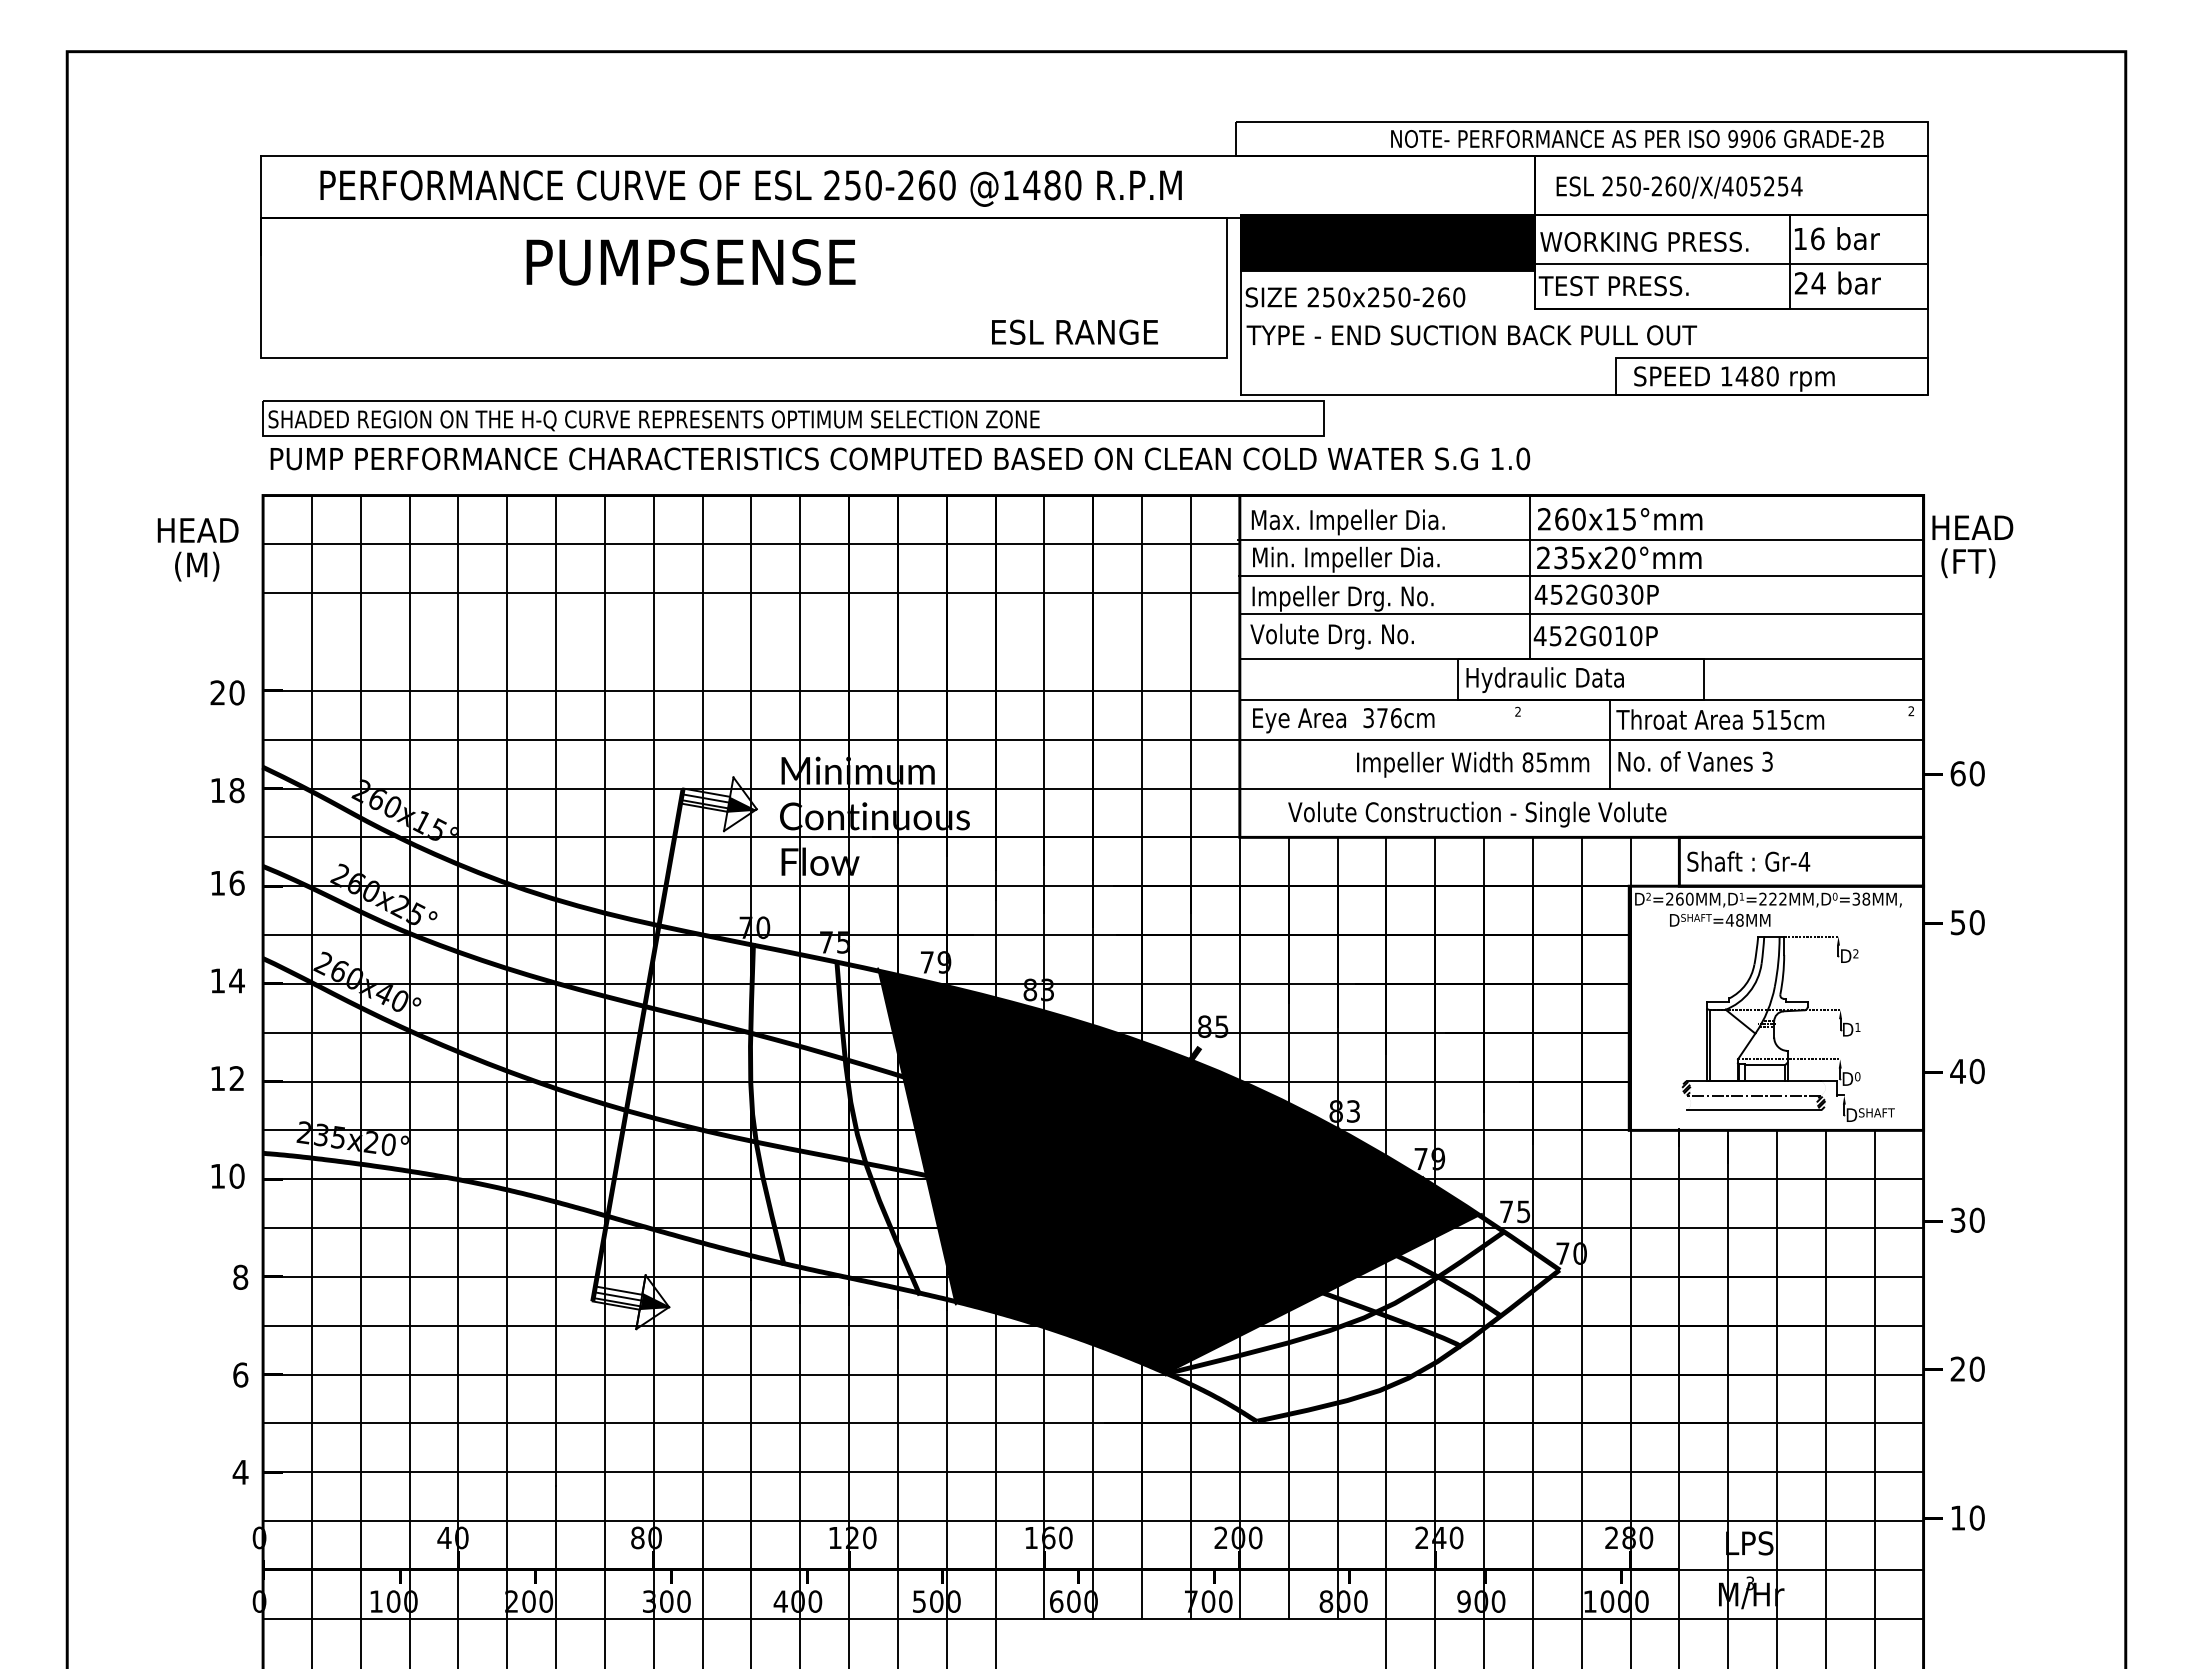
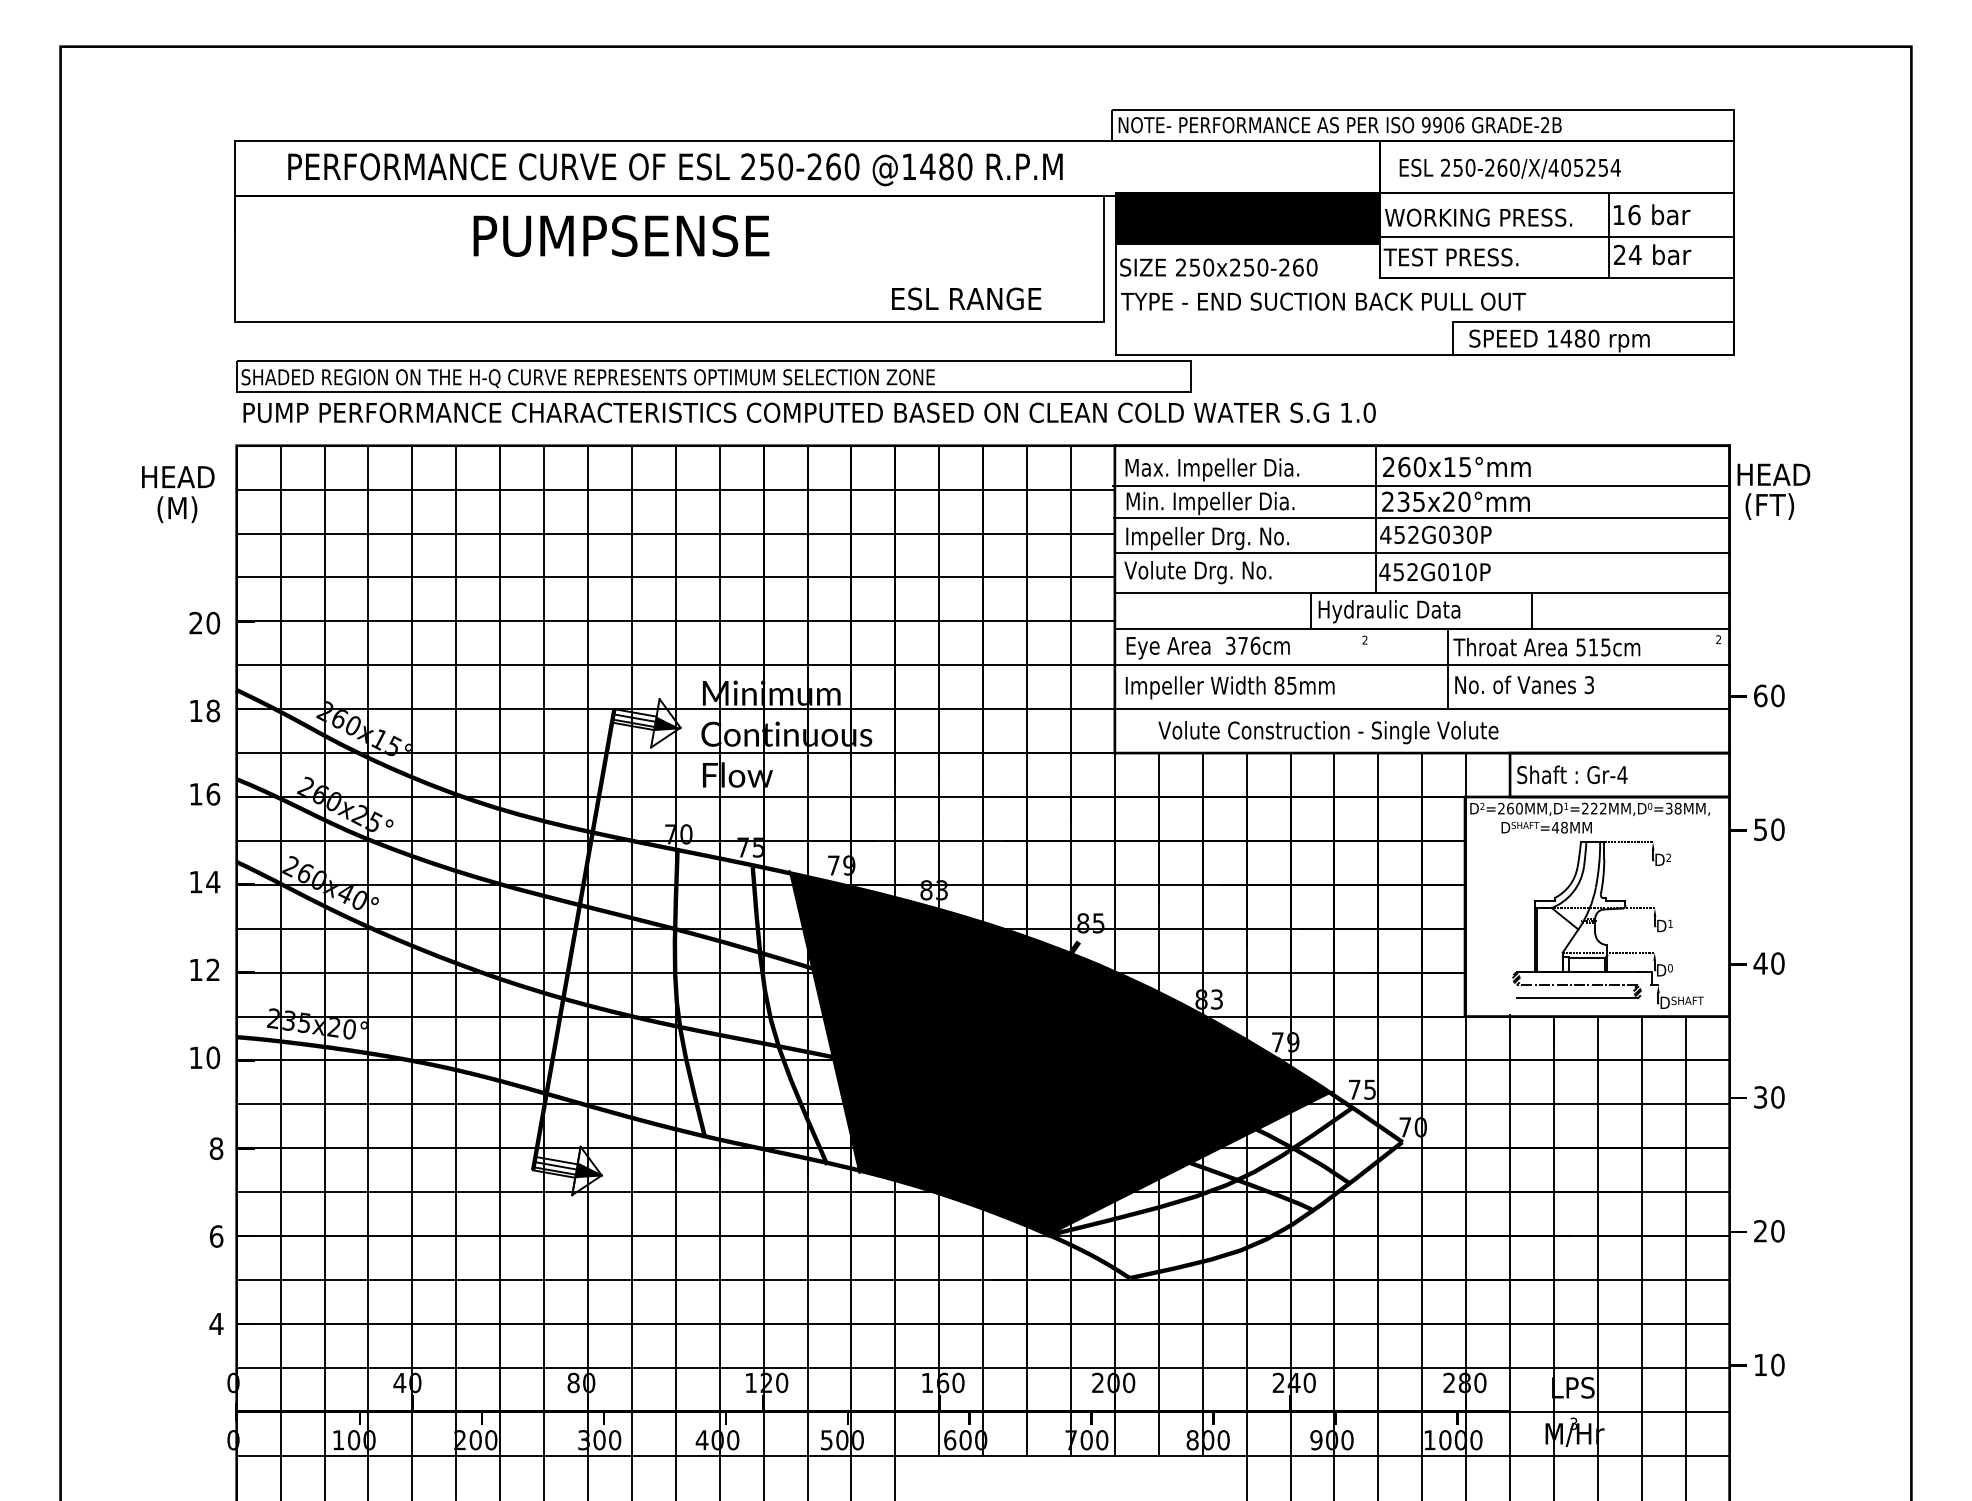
text: (1637, 138) -> (1340, 124), moved
line: (751, 642) -> (675, 577), added
text: (1473, 764) -> (1230, 687), moved

